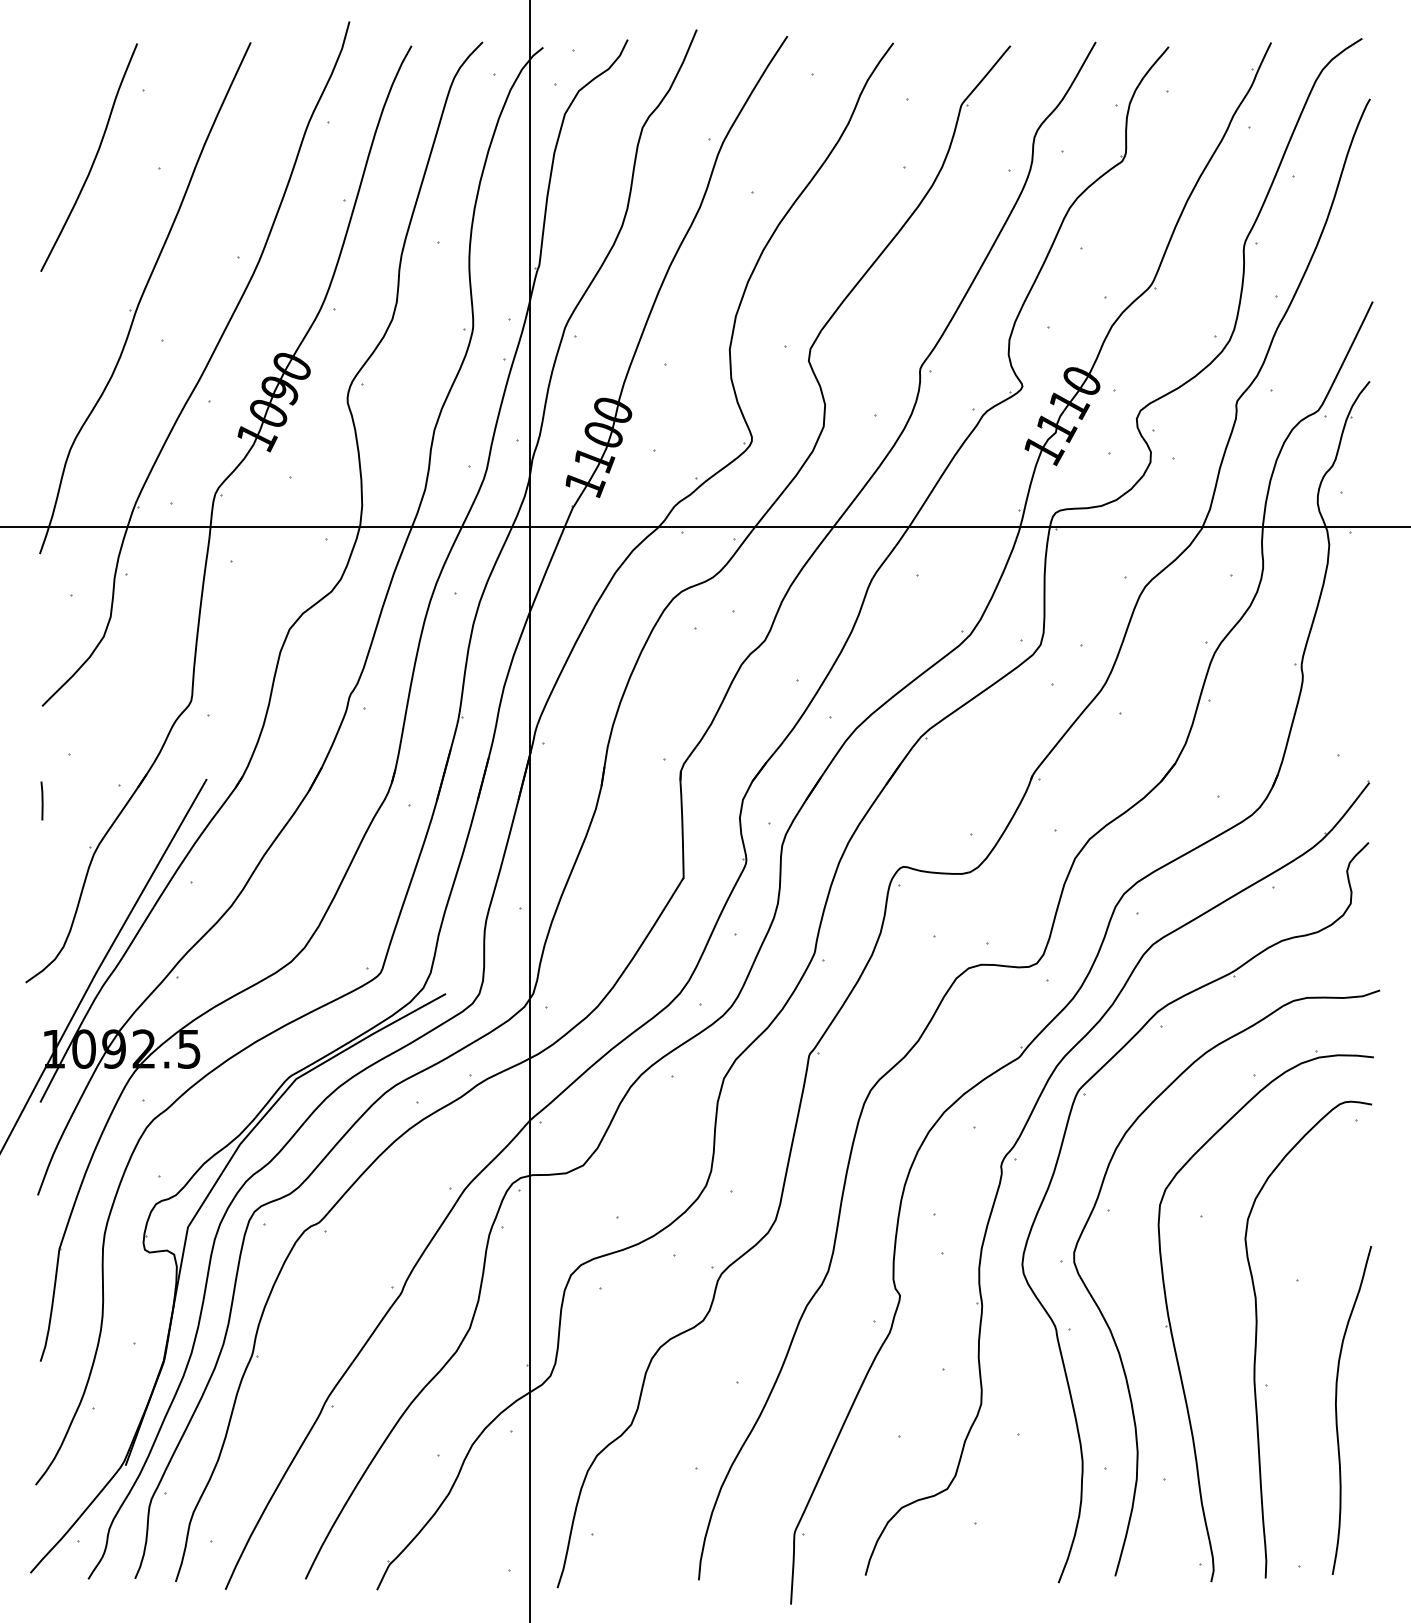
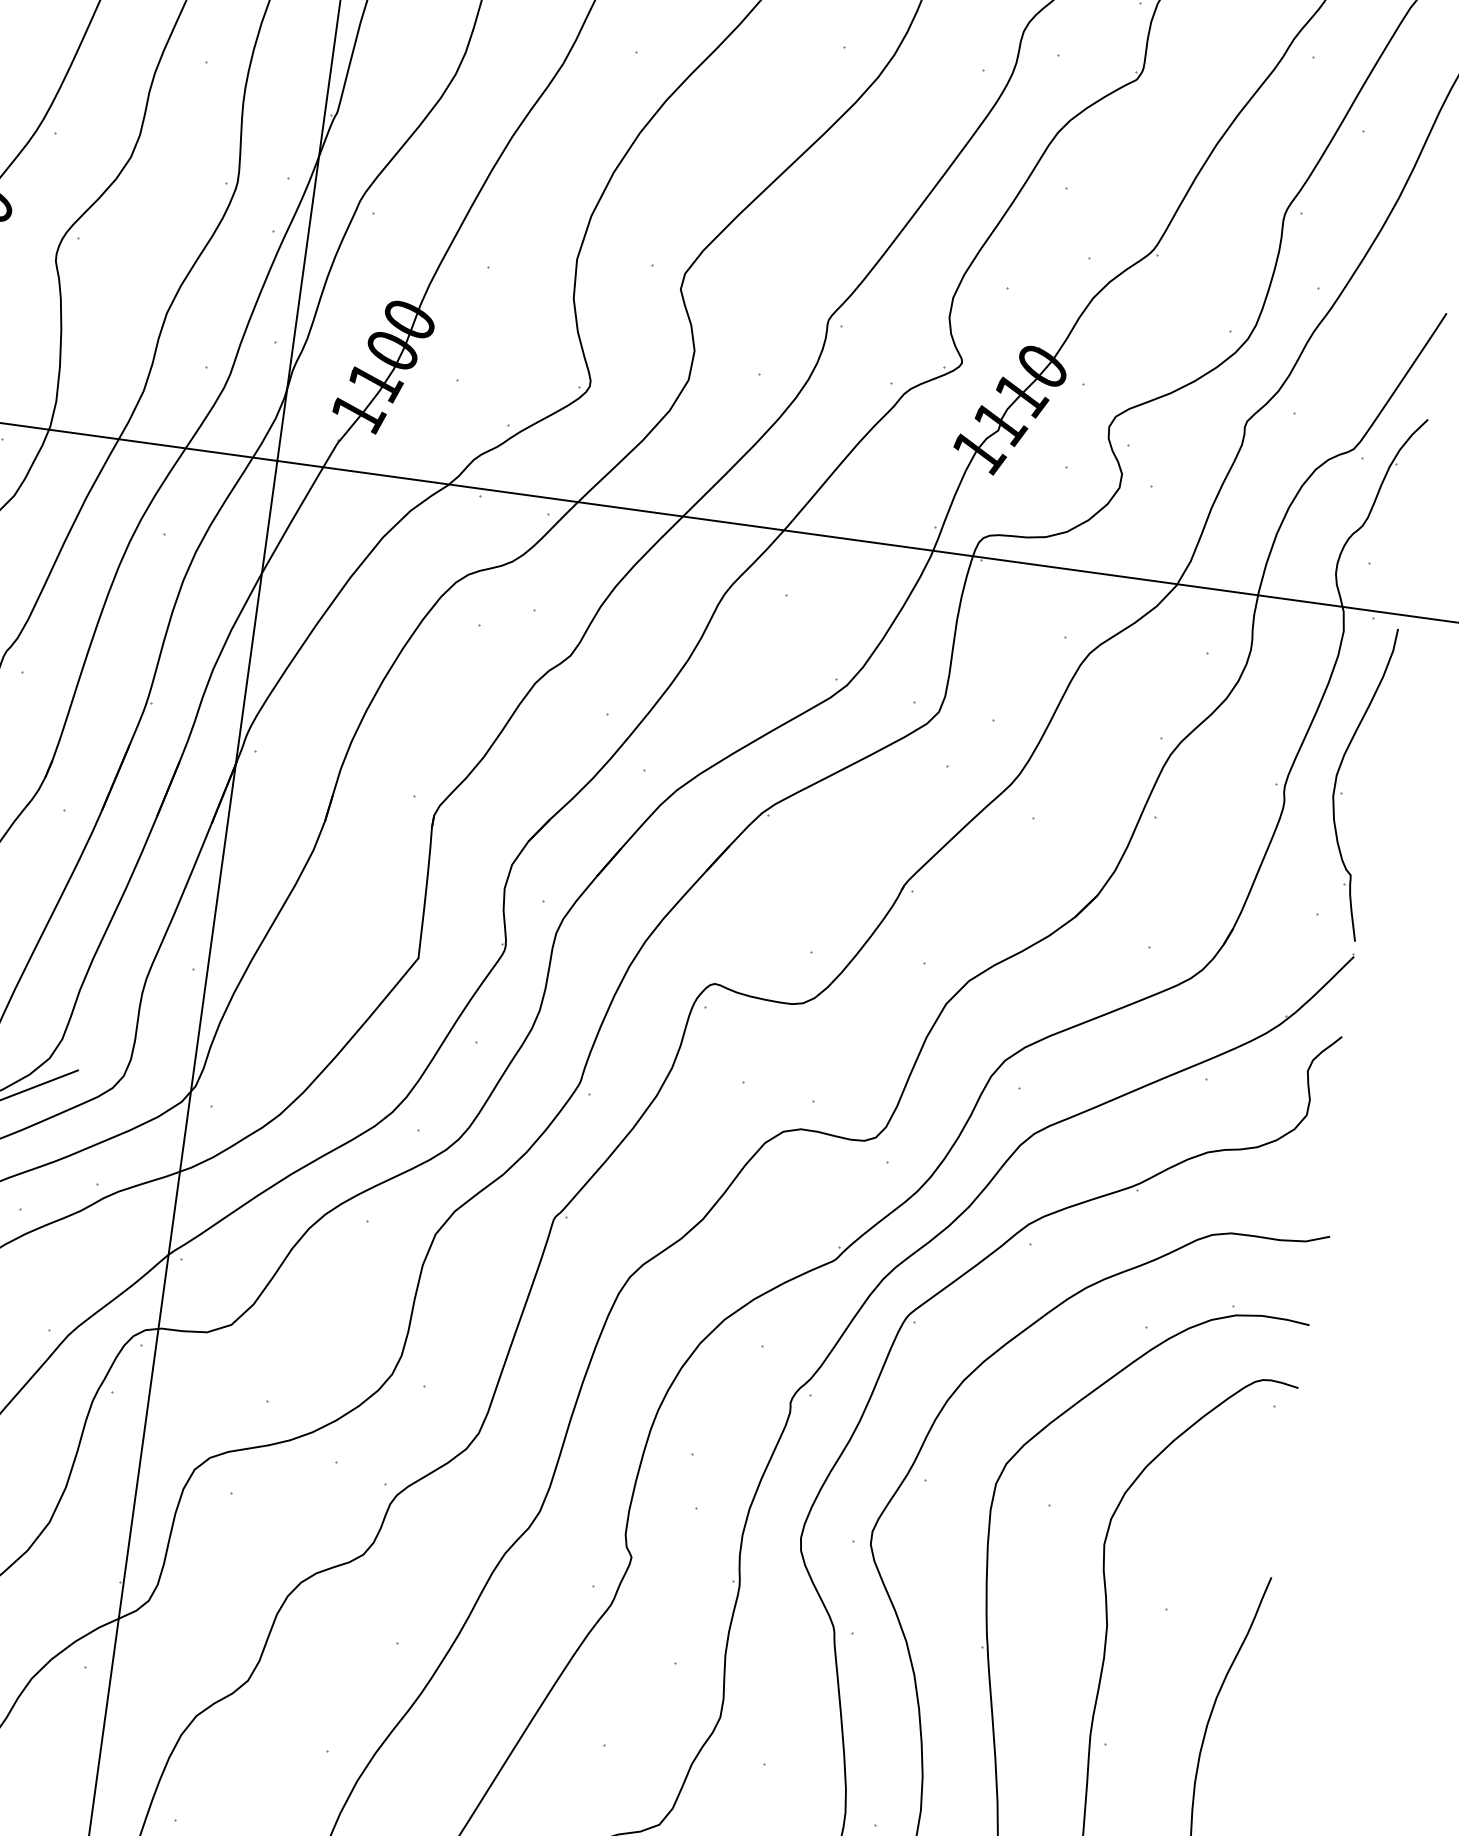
part: (1344, 663) -> (1342, 792), added

